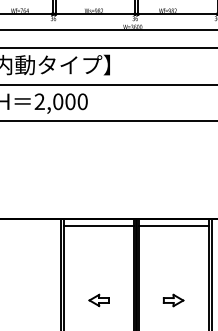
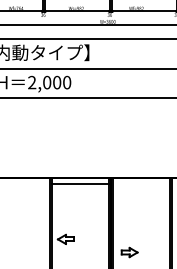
line: (173, 225) -> (140, 183), removed
part: (98, 300) -> (65, 239), moved
part: (173, 300) -> (129, 252), moved

